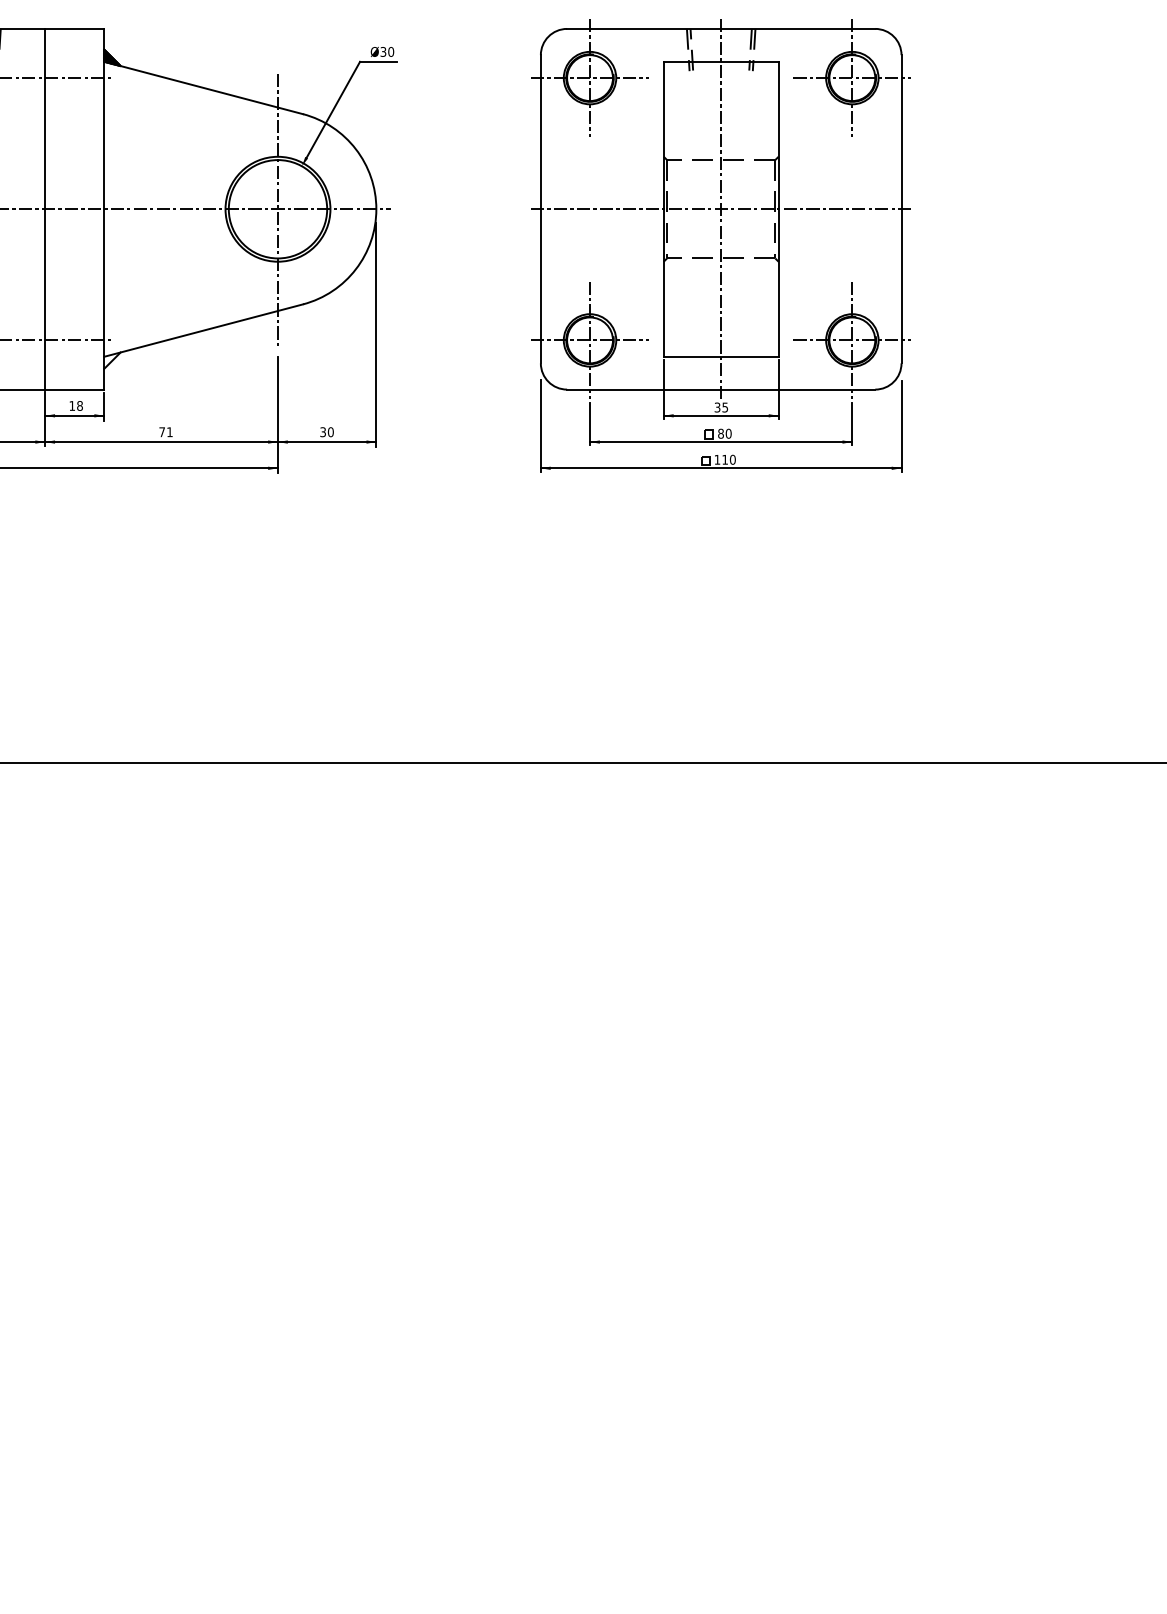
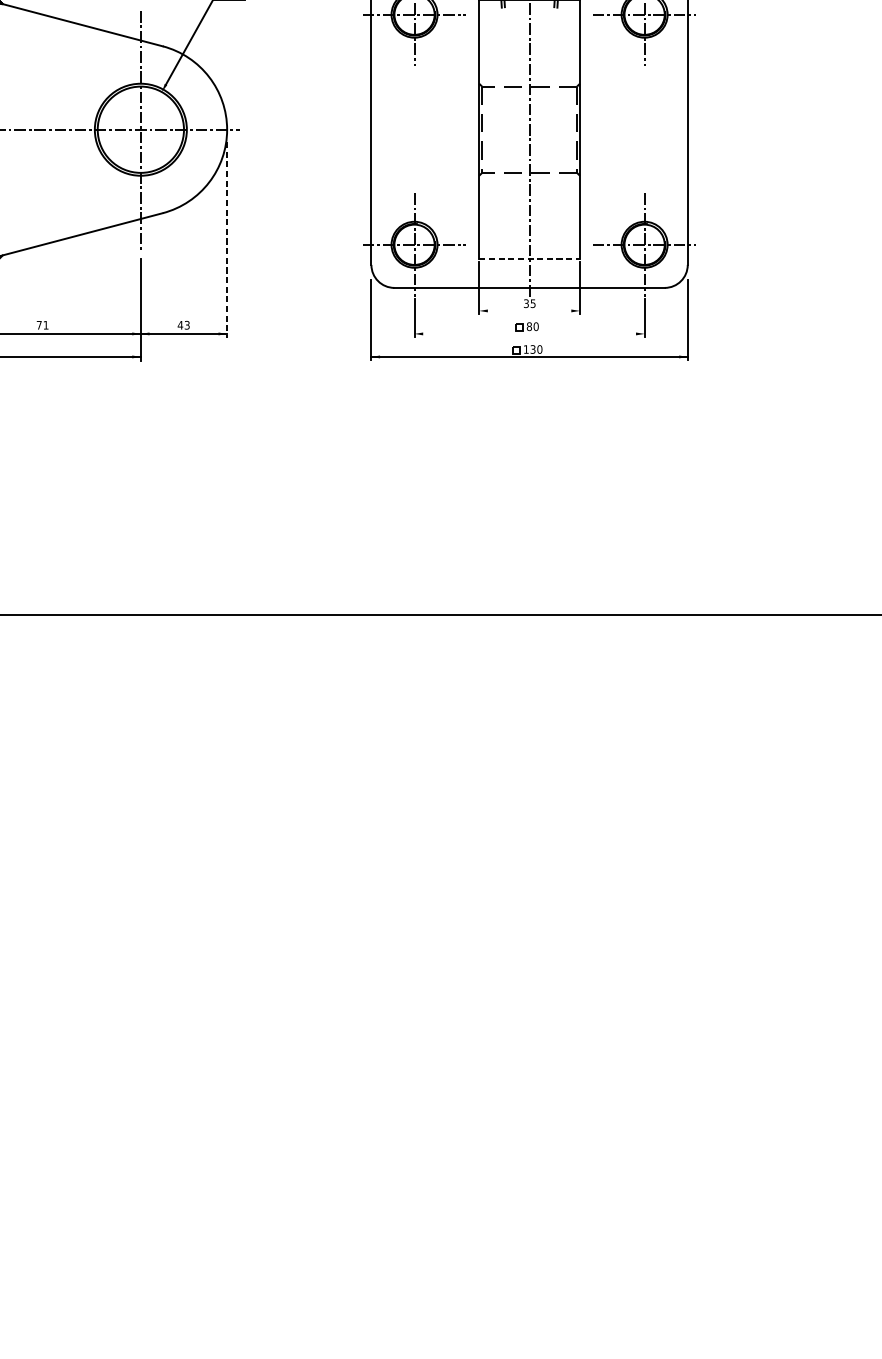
line: (721, 209) -> (529, 129), removed
line: (376, 334) -> (227, 239), solid -> dashed
line: (721, 356) -> (529, 258), solid -> dashed
line: (720, 415) -> (528, 310), removed
text: (326, 432) -> (183, 325), 30 -> 43
line: (721, 442) -> (529, 334), removed
text: (724, 459) -> (532, 349), 110 -> 130

